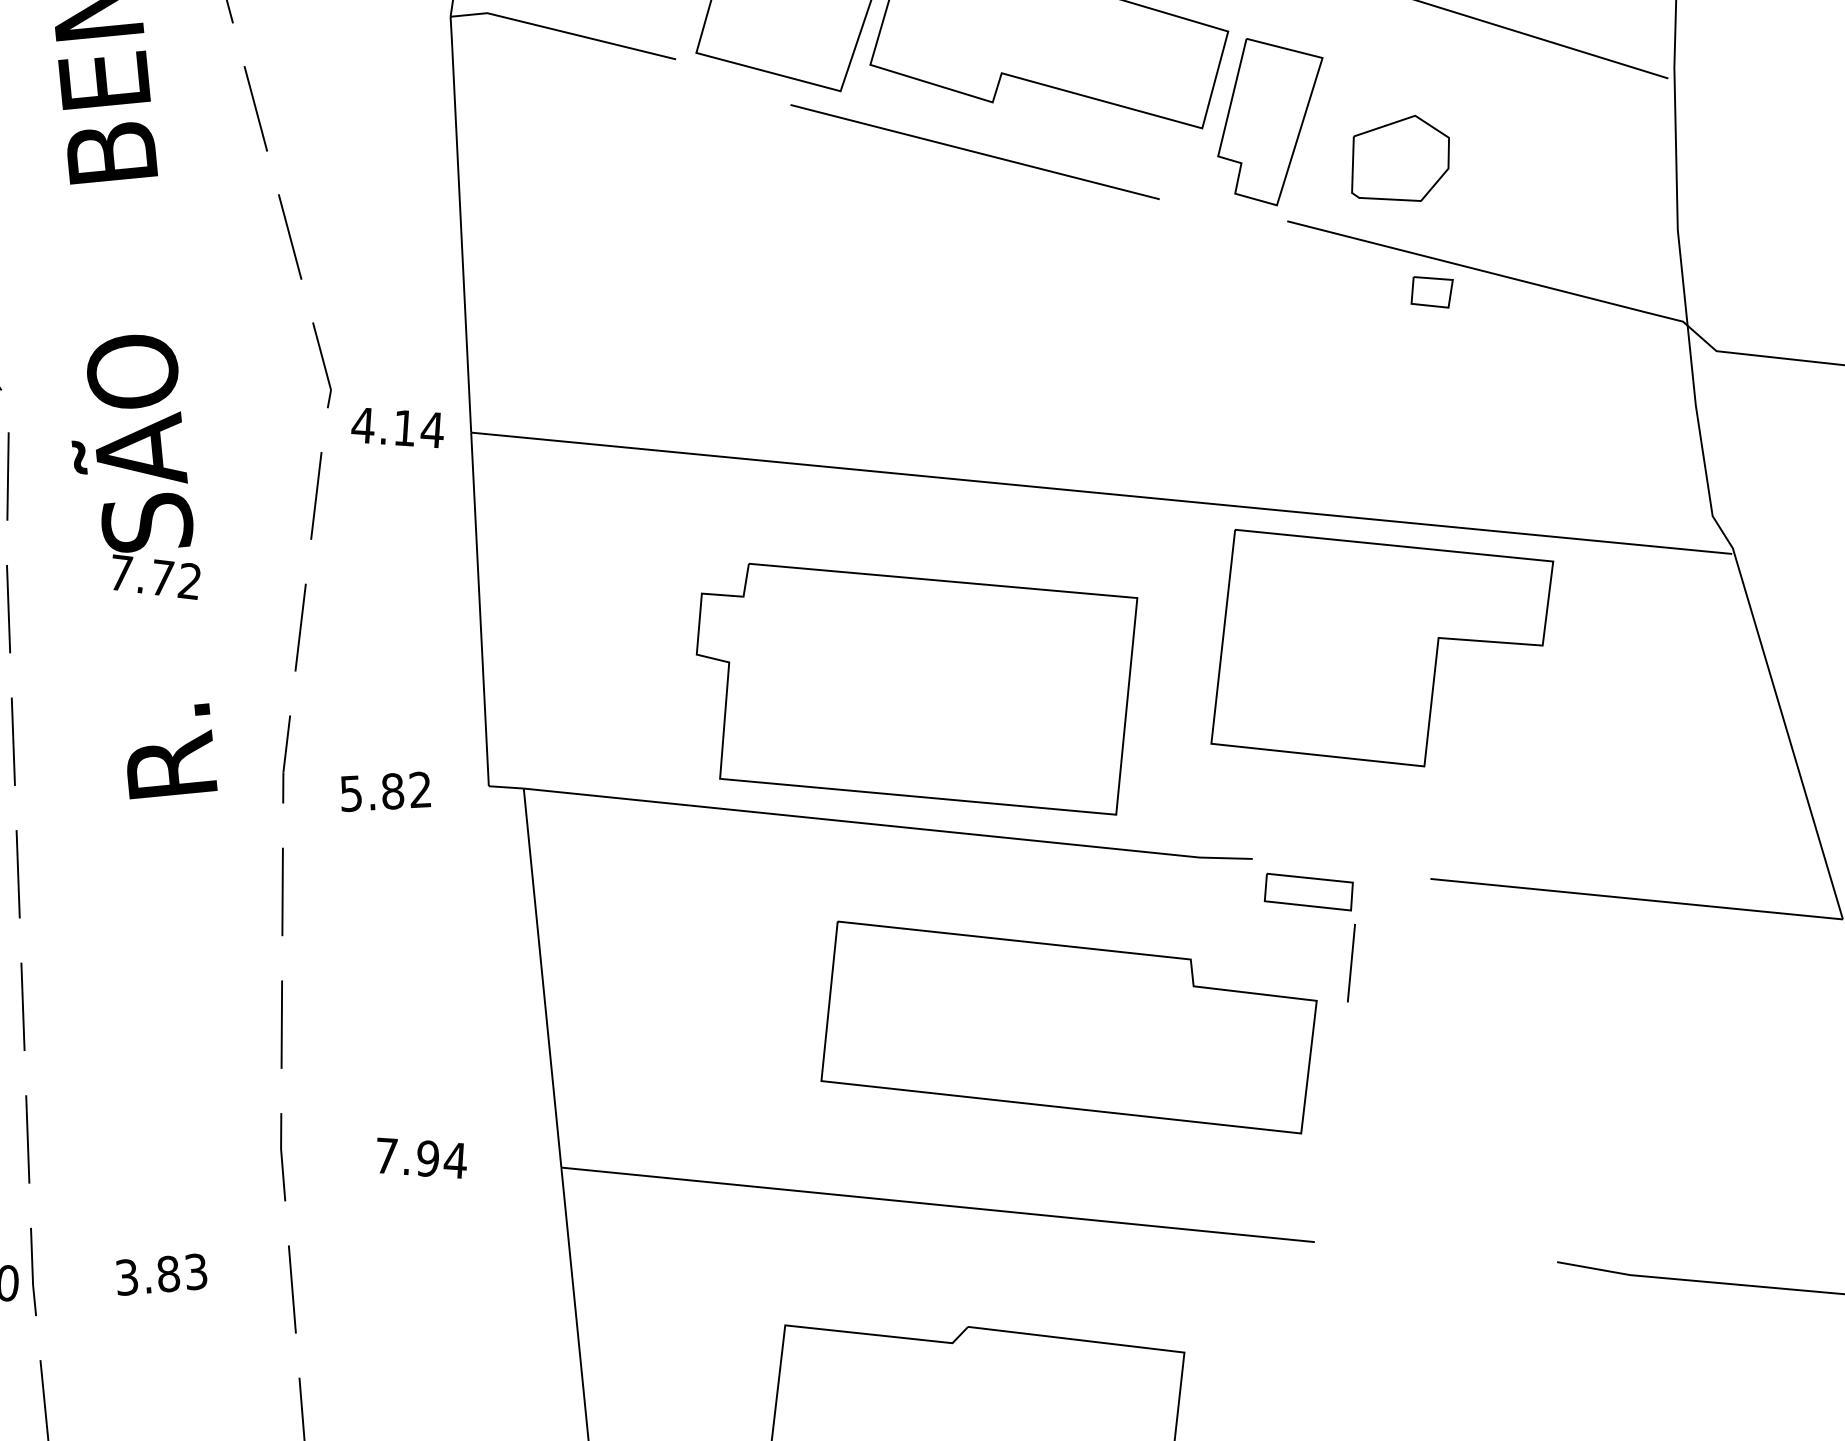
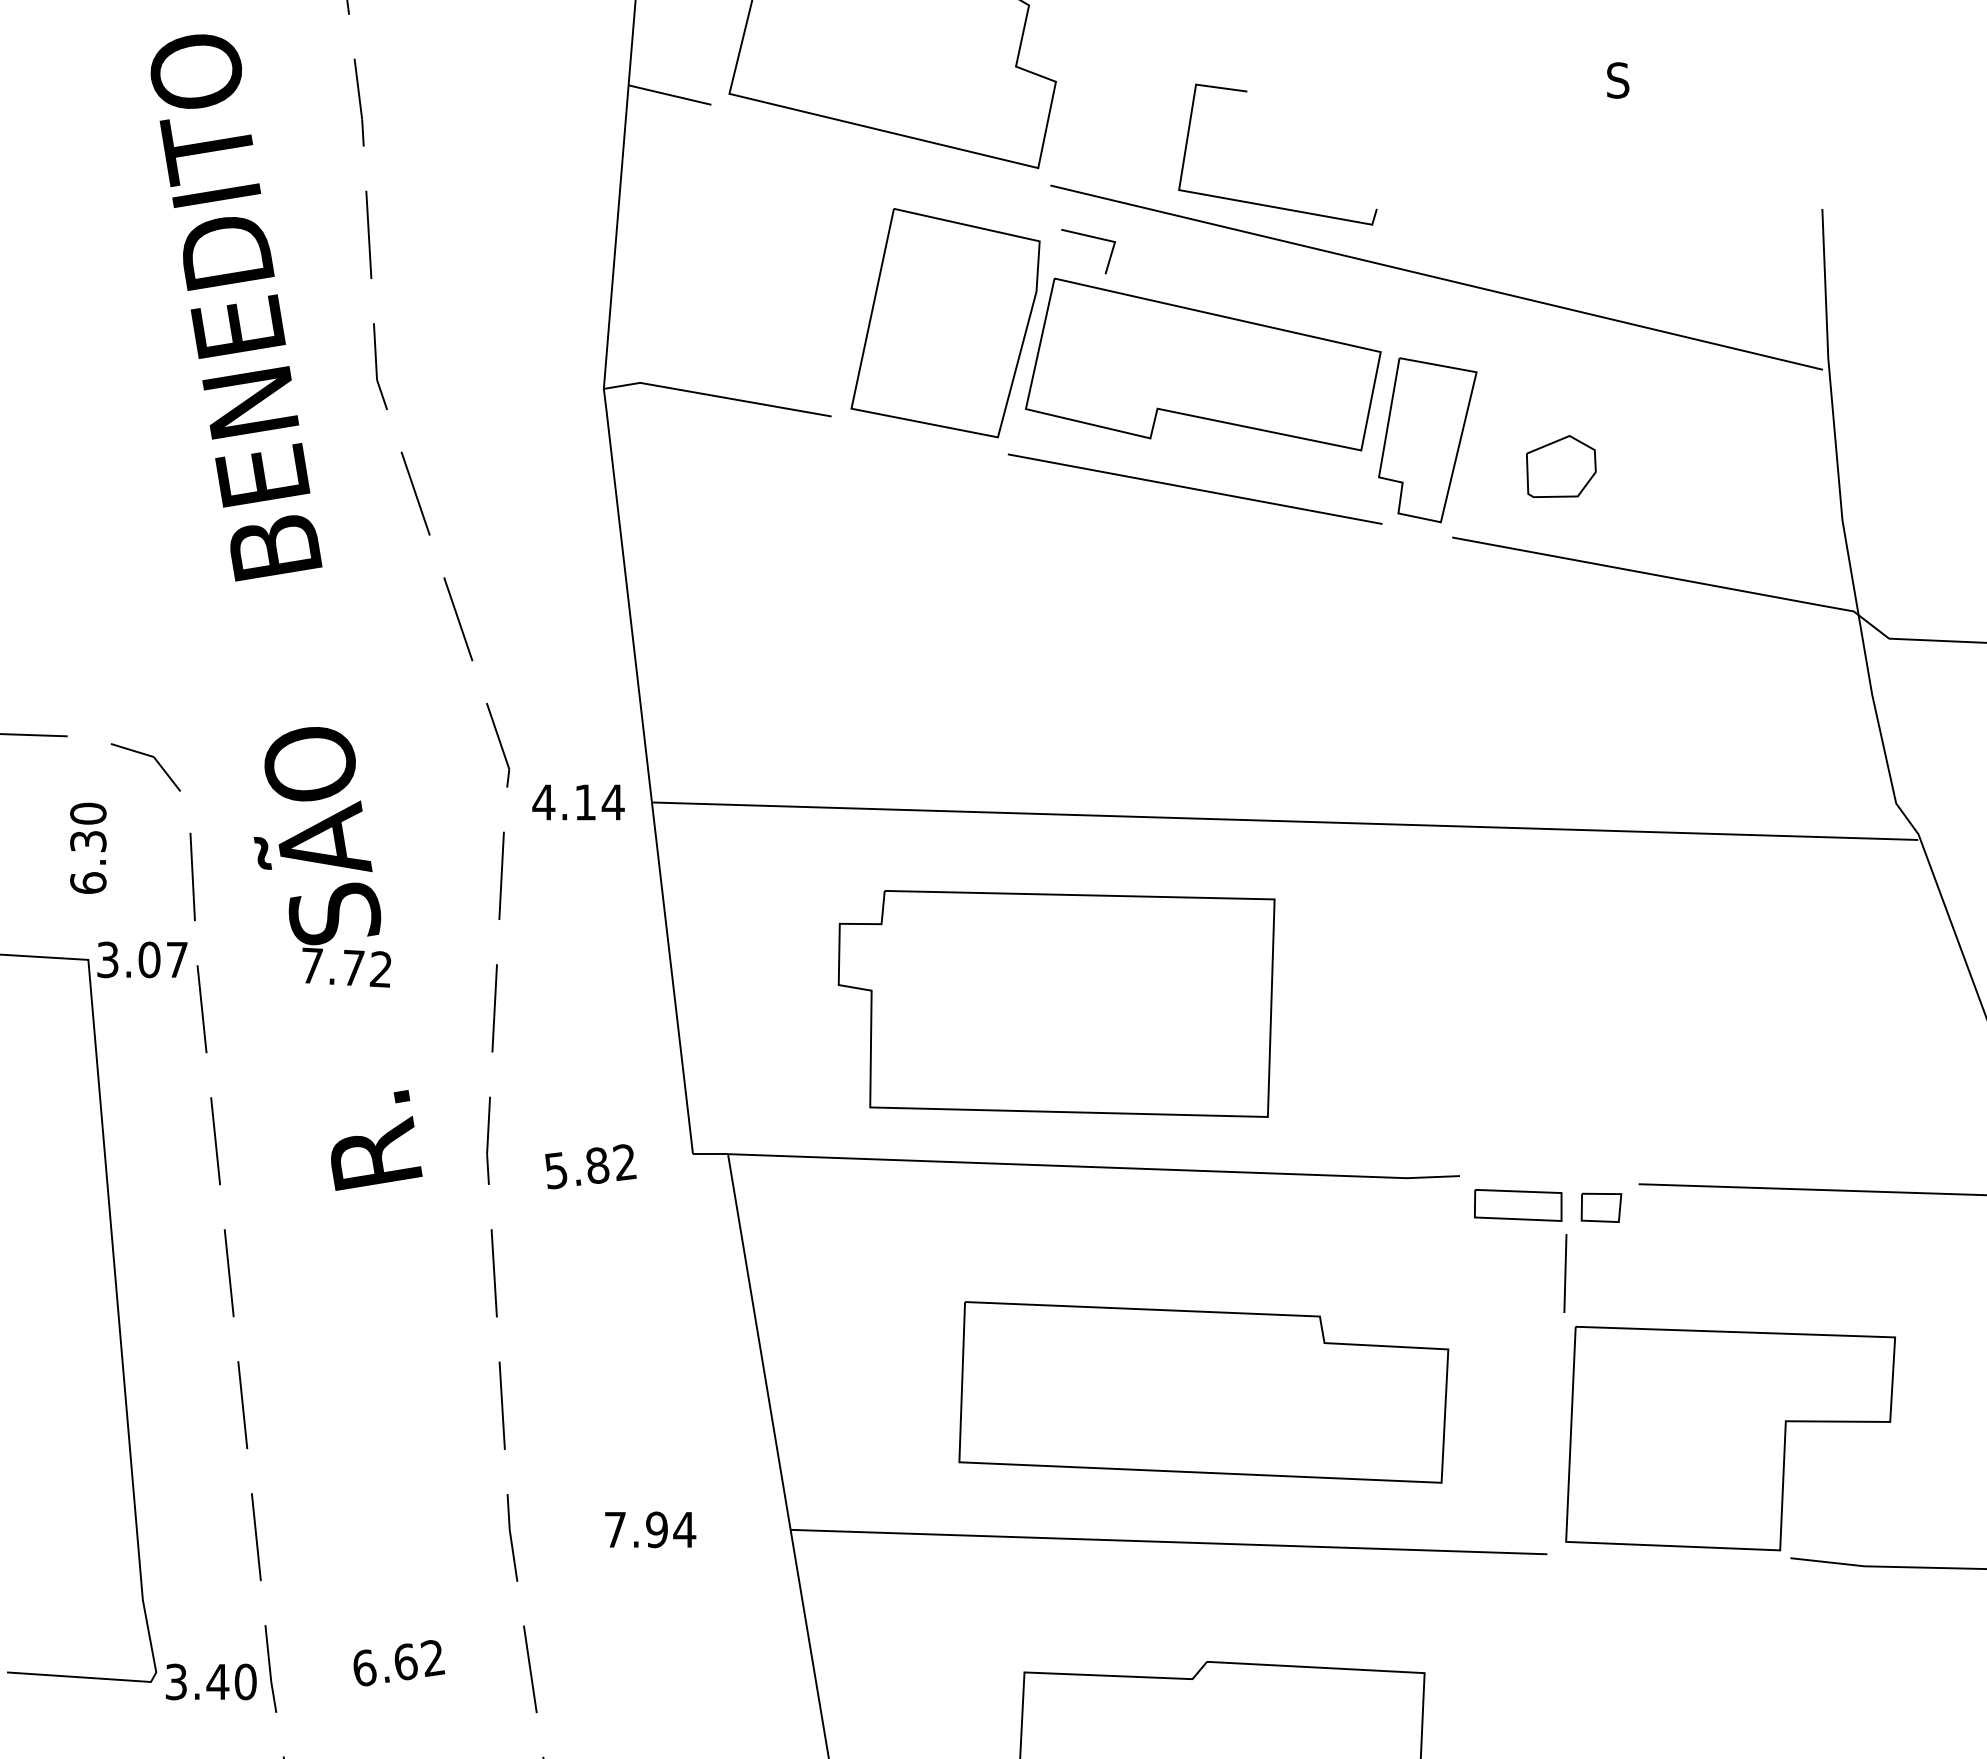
line: (974, 151) -> (1194, 488), moved
part: (1401, 157) -> (1561, 466), size x0.71
part: (1432, 292) -> (1601, 1207), moved
part: (1382, 651) -> (1730, 1438), moved
part: (912, 687) -> (1056, 1003), moved
part: (1069, 1027) -> (1203, 1392), moved
text: (161, 1274) -> (398, 1663), 3.83 -> 6.62

